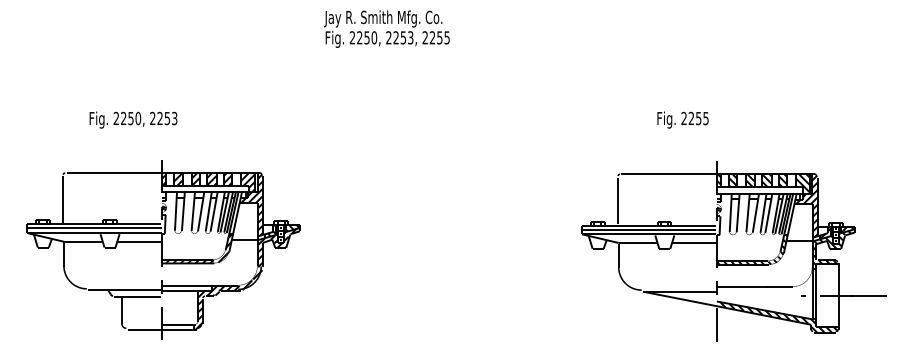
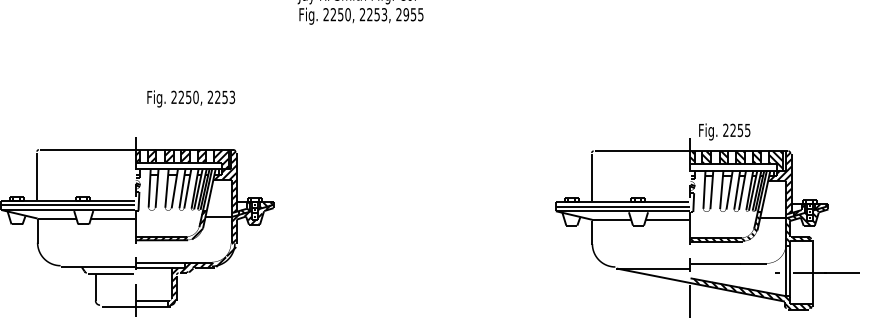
text: (432, 37) -> (406, 14), 2255 -> 2955
text: (133, 119) -> (191, 98), moved
text: (682, 119) -> (724, 131), moved

